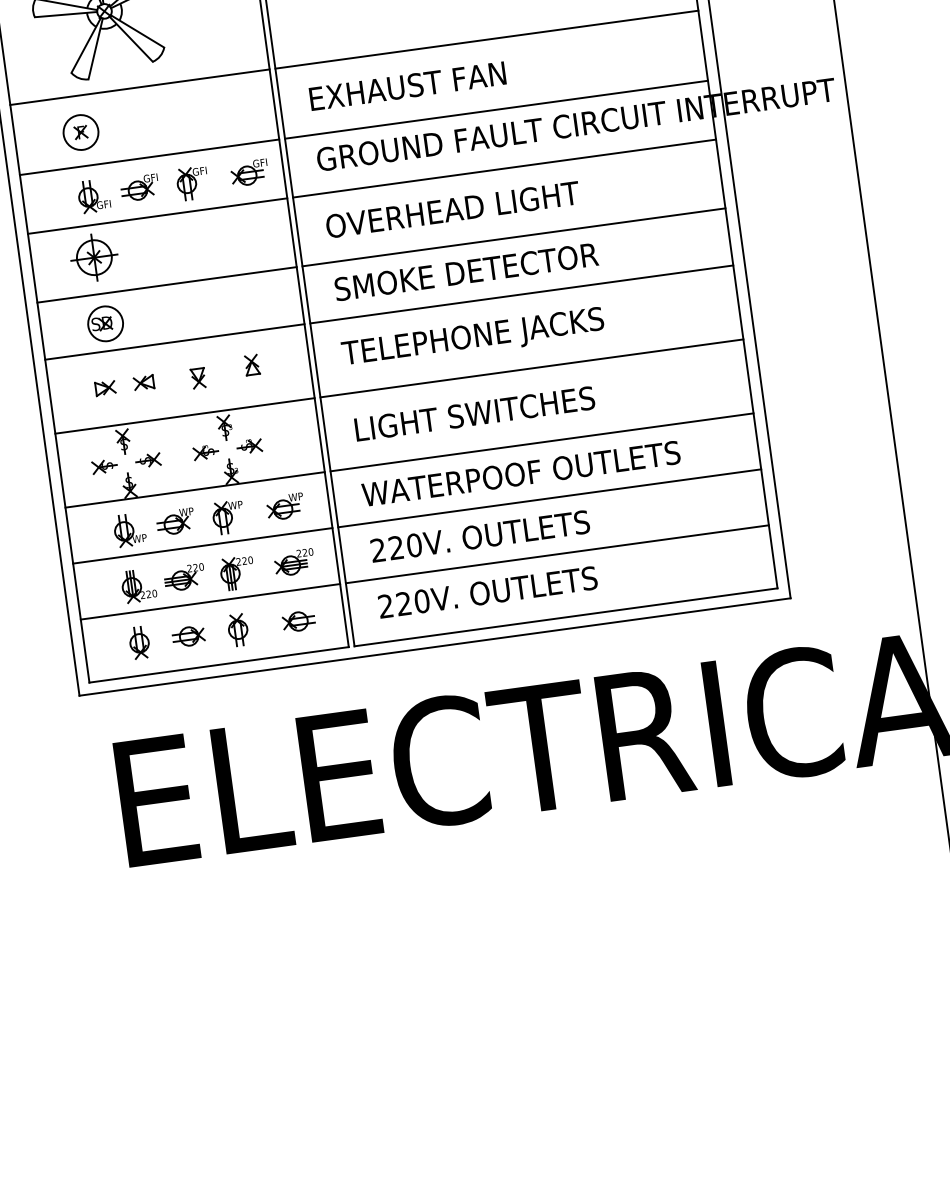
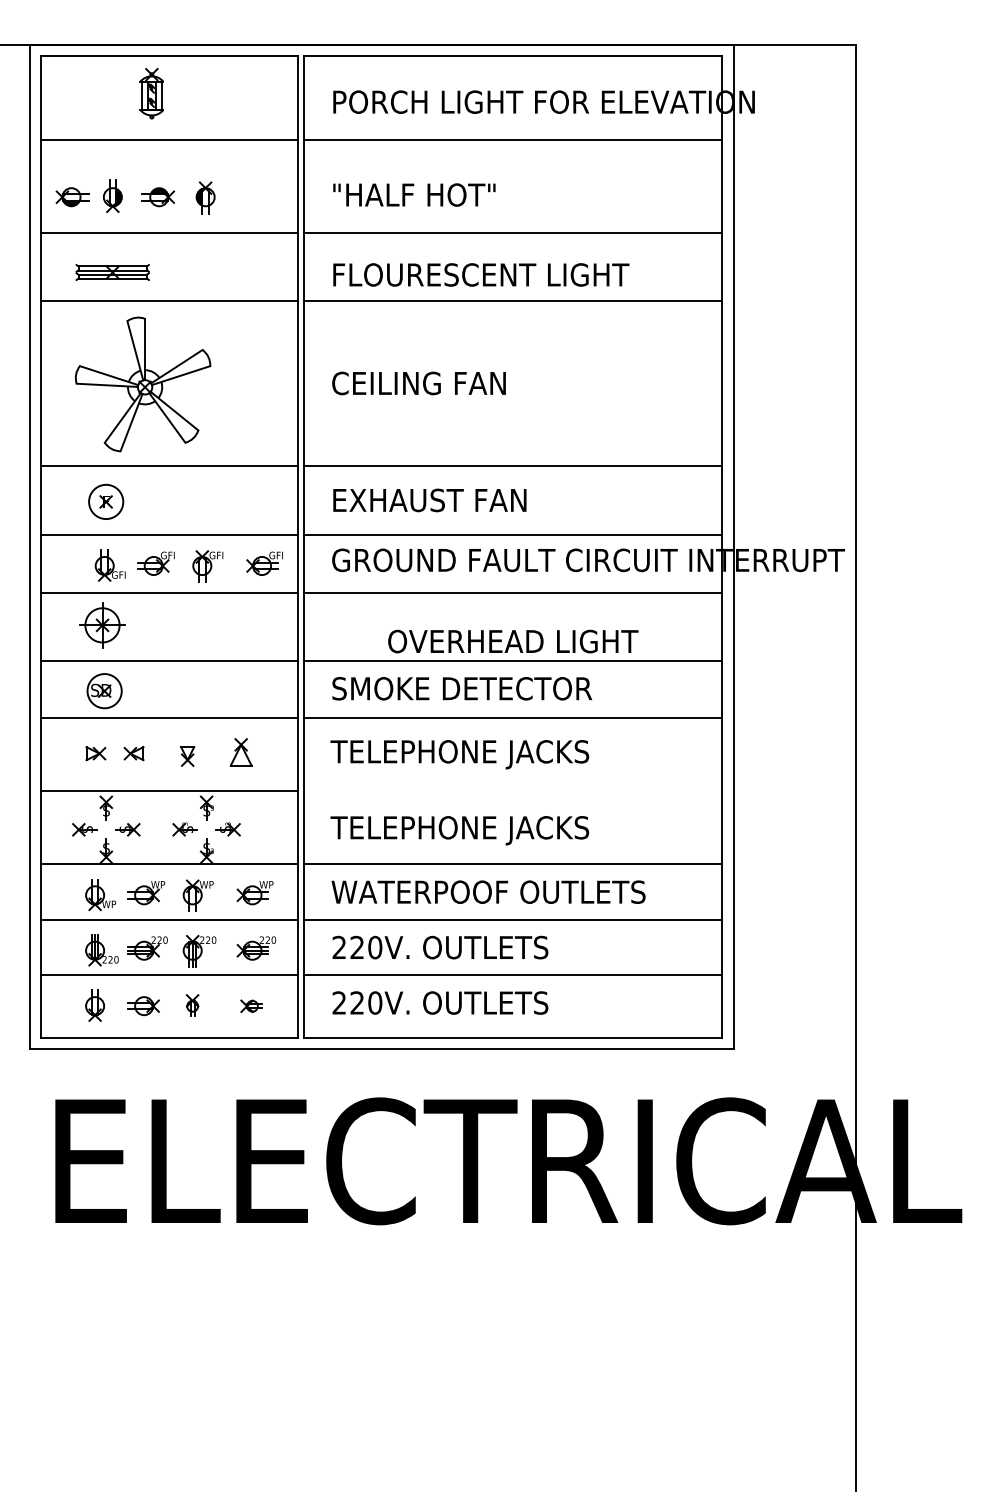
text: (453, 209) -> (513, 641), moved
part: (252, 364) -> (241, 750), size x1.6
line: (531, 368) -> (512, 791), removed
text: (483, 415) -> (459, 830), LIGHT SWITCHES -> TELEPHONE JACKS
part: (298, 621) -> (252, 1006), size x0.6
part: (238, 630) -> (192, 1006), size x0.6

